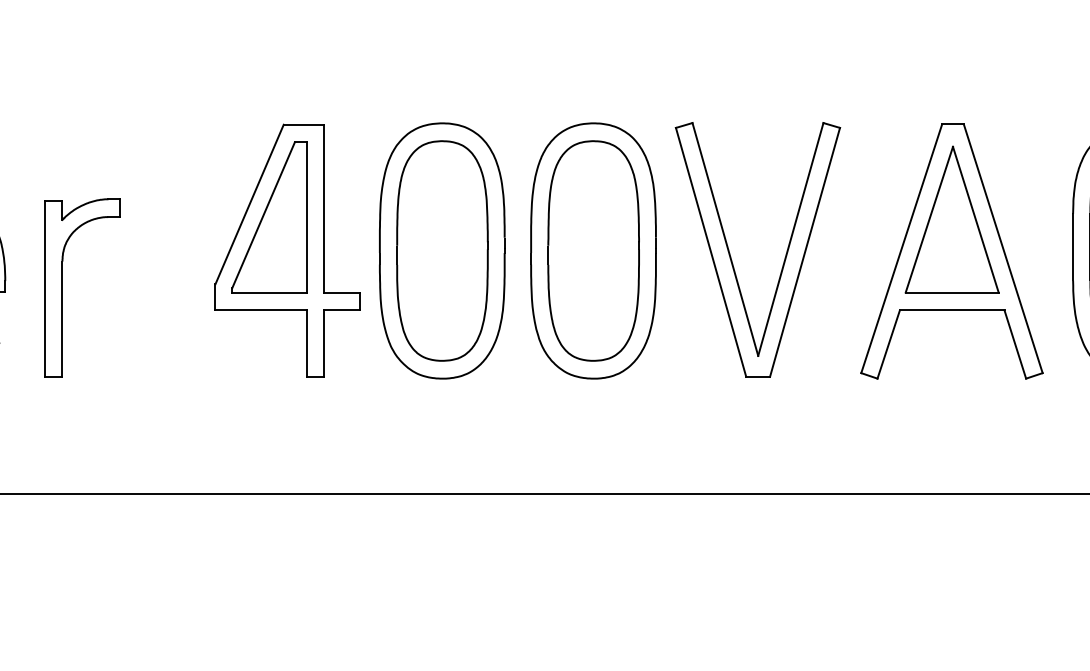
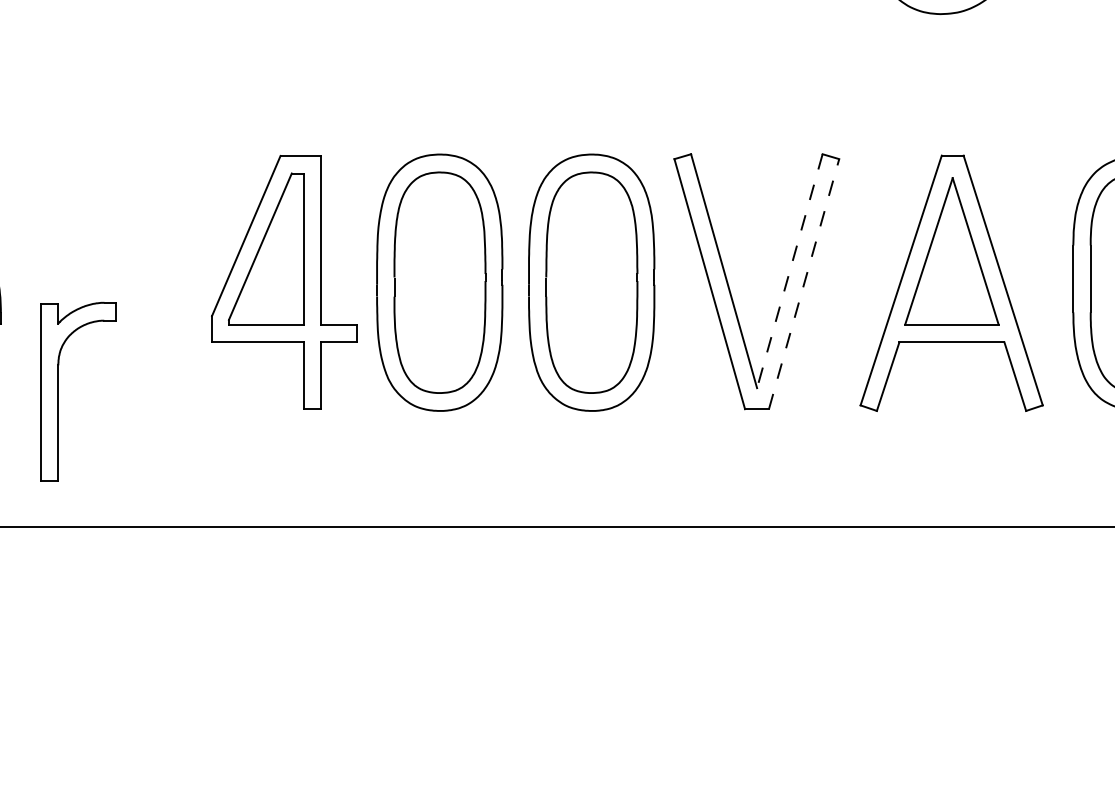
line: (790, 239) -> (789, 271), solid -> dashed
line: (805, 252) -> (804, 284), solid -> dashed
part: (62, 287) -> (58, 391), moved

